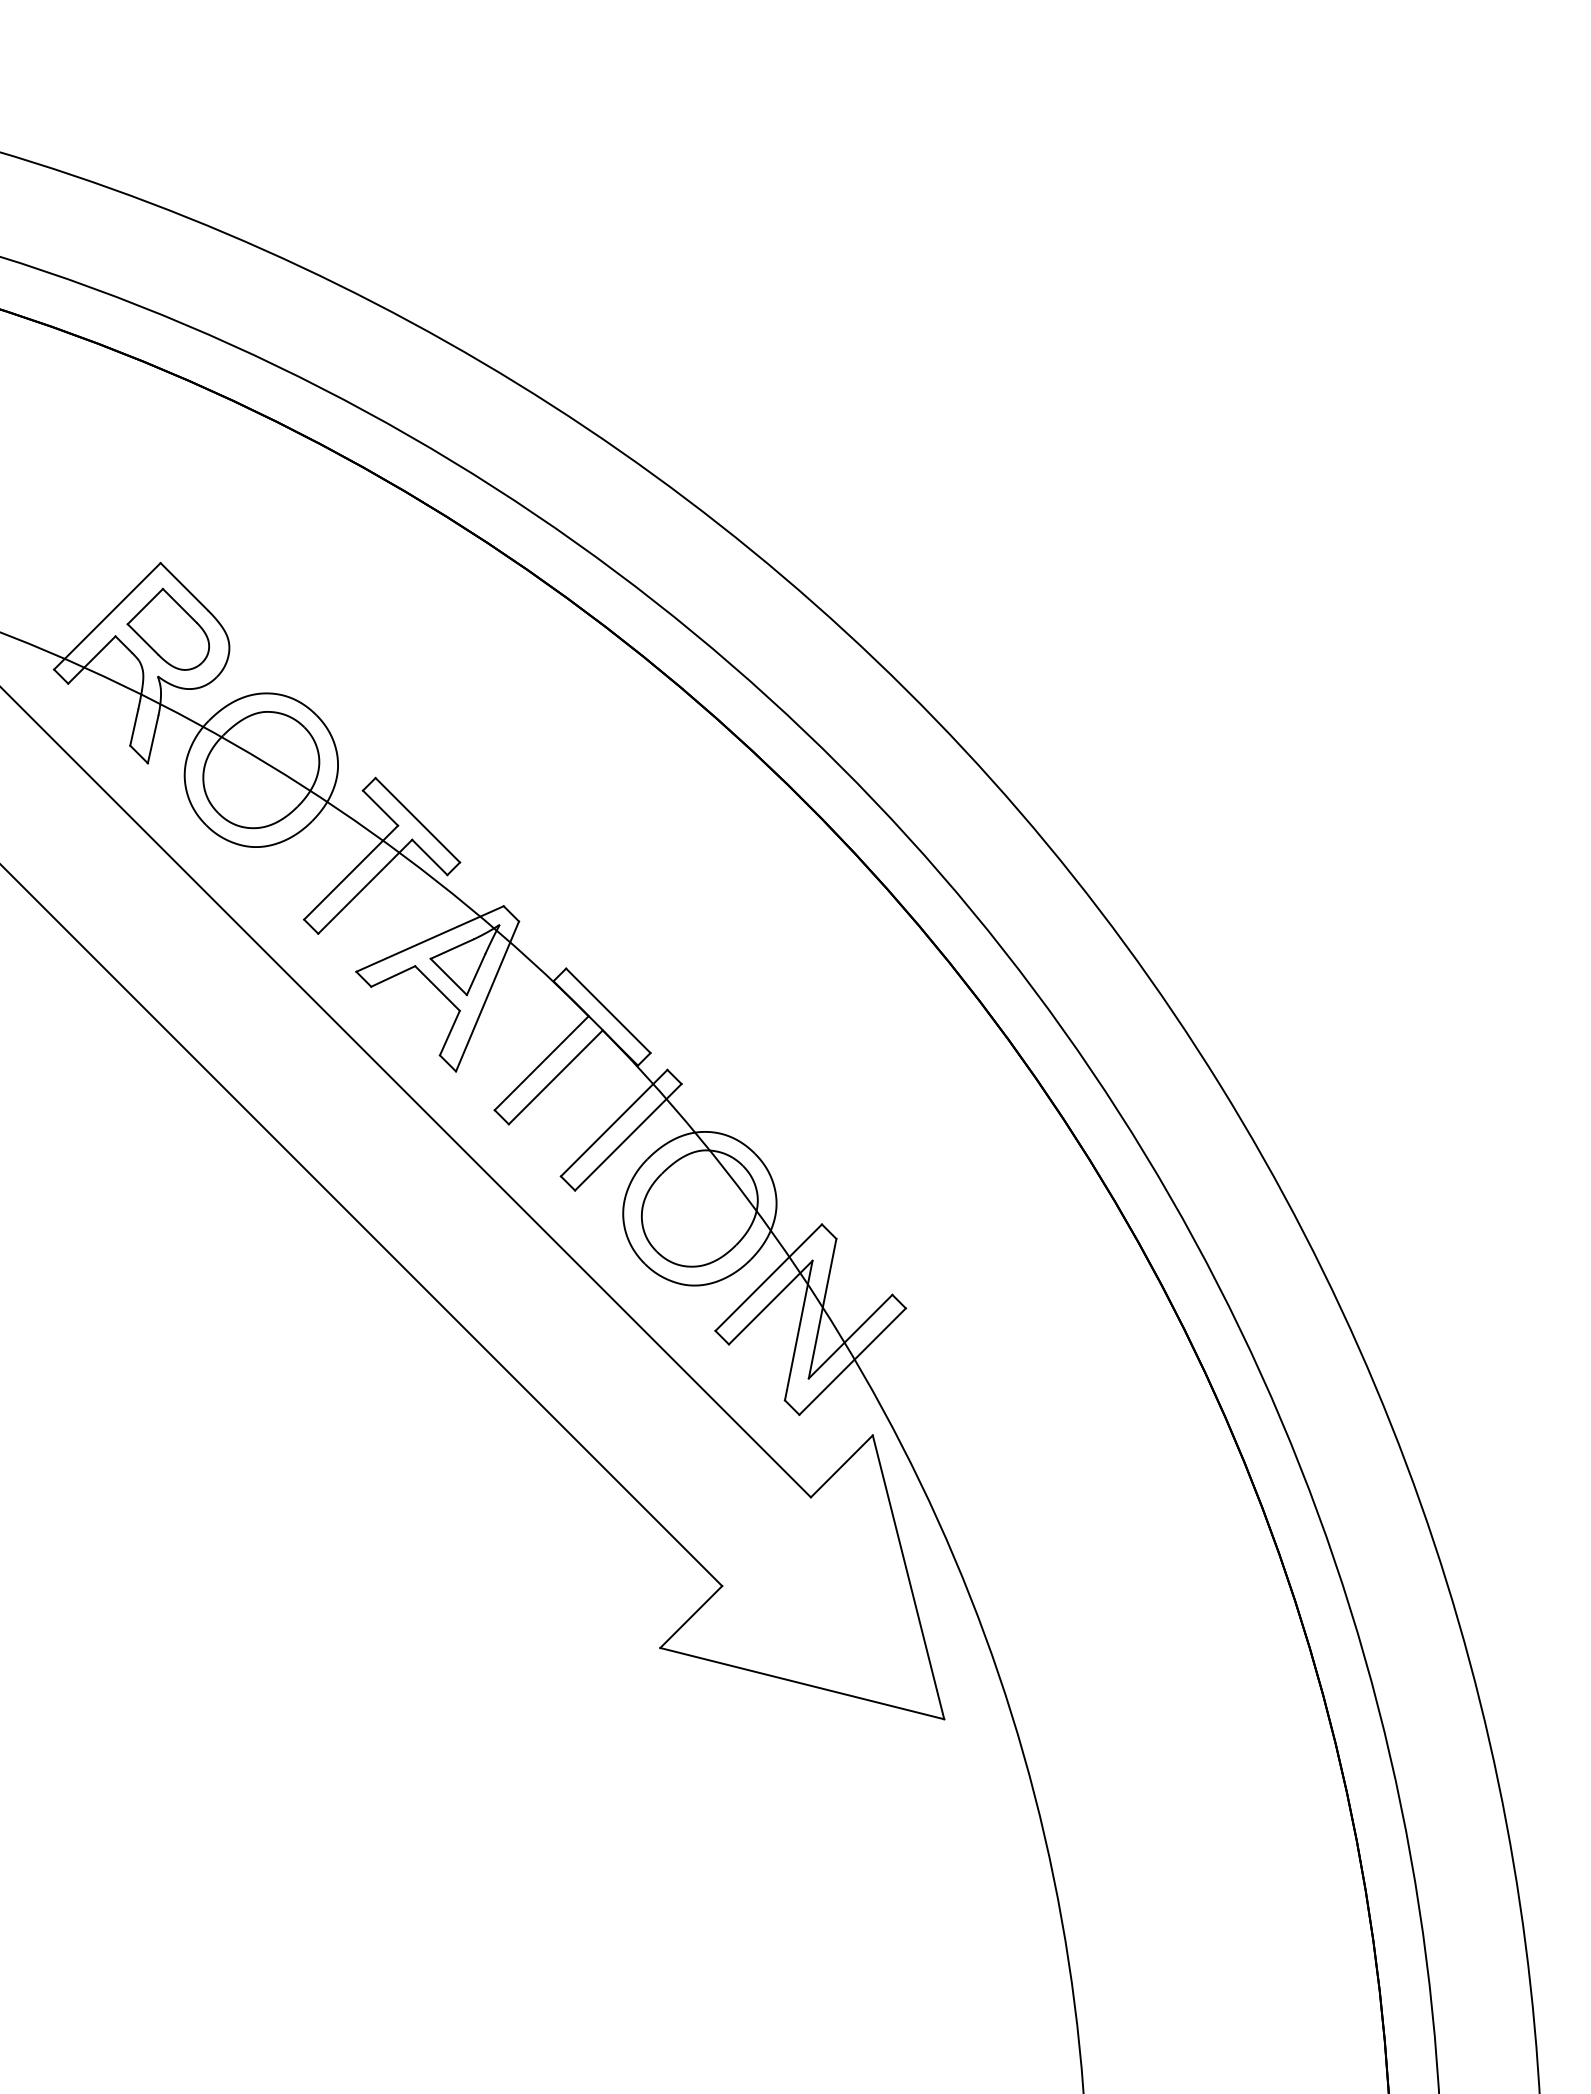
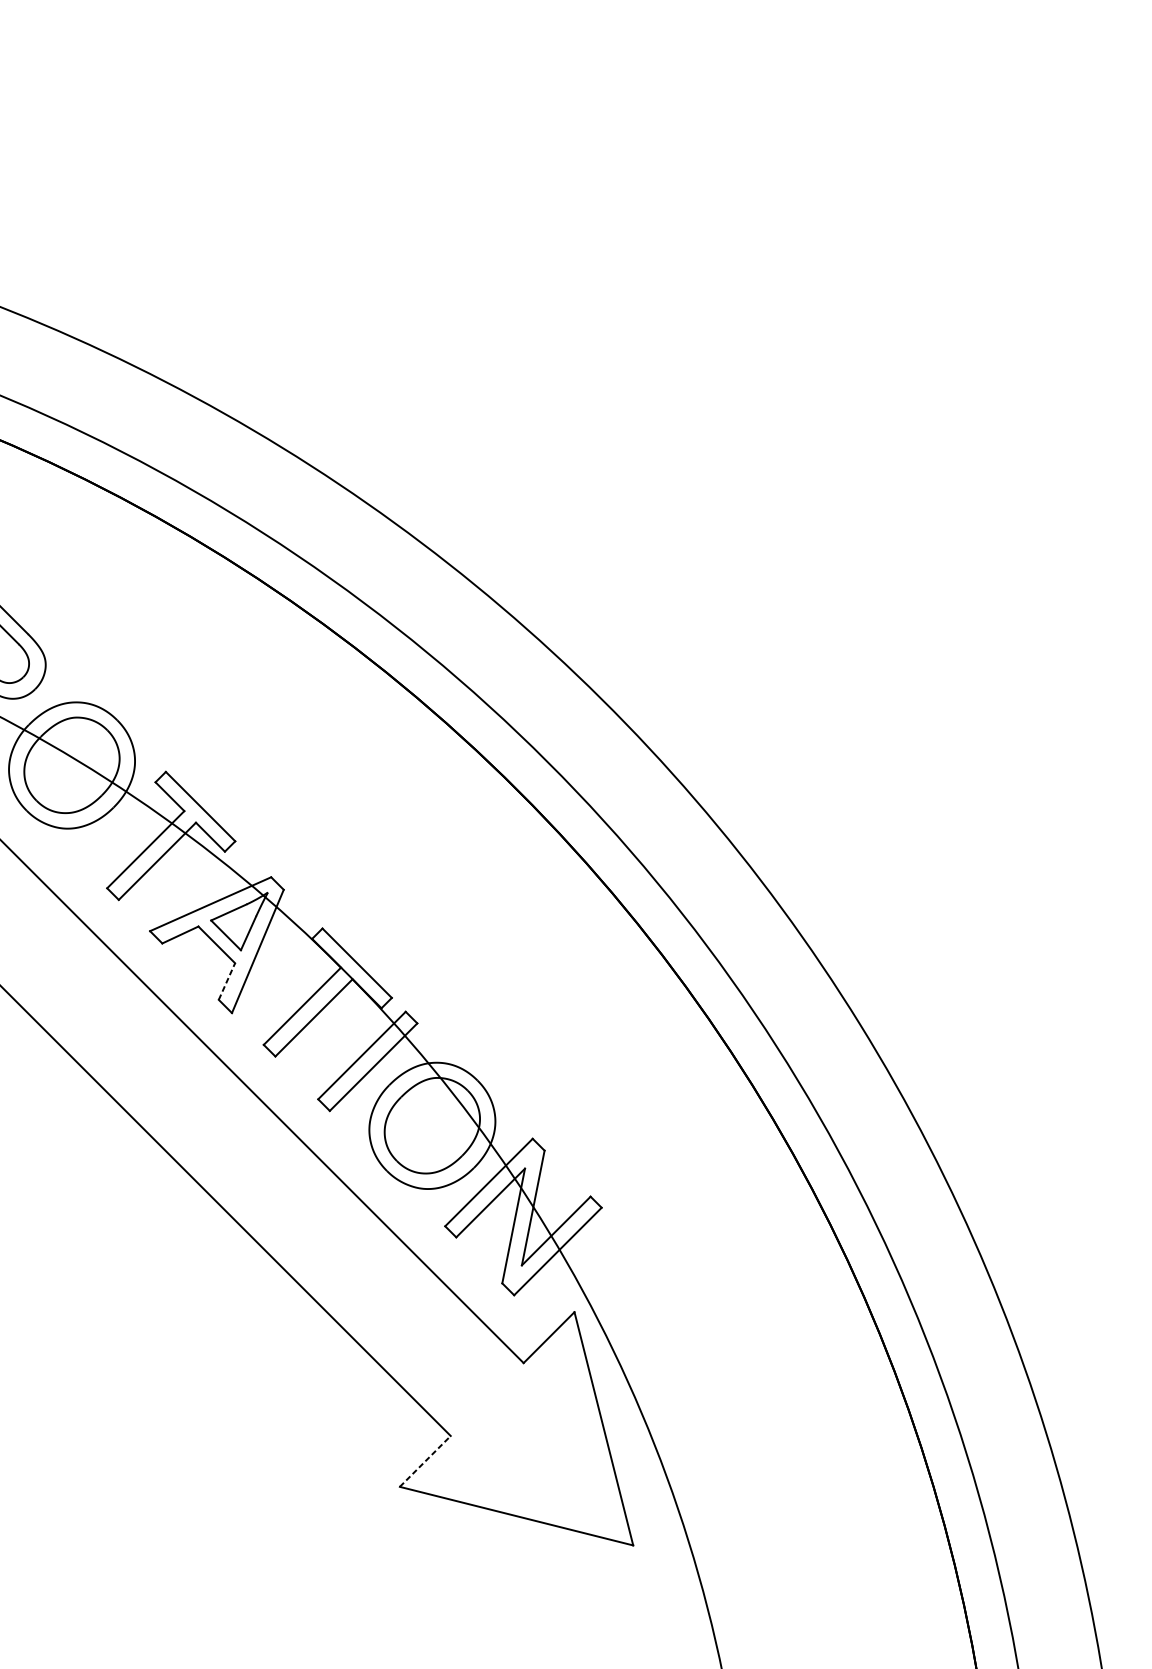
line: (450, 1032) -> (227, 981), solid -> dashed
line: (691, 1617) -> (425, 1461), solid -> dashed

